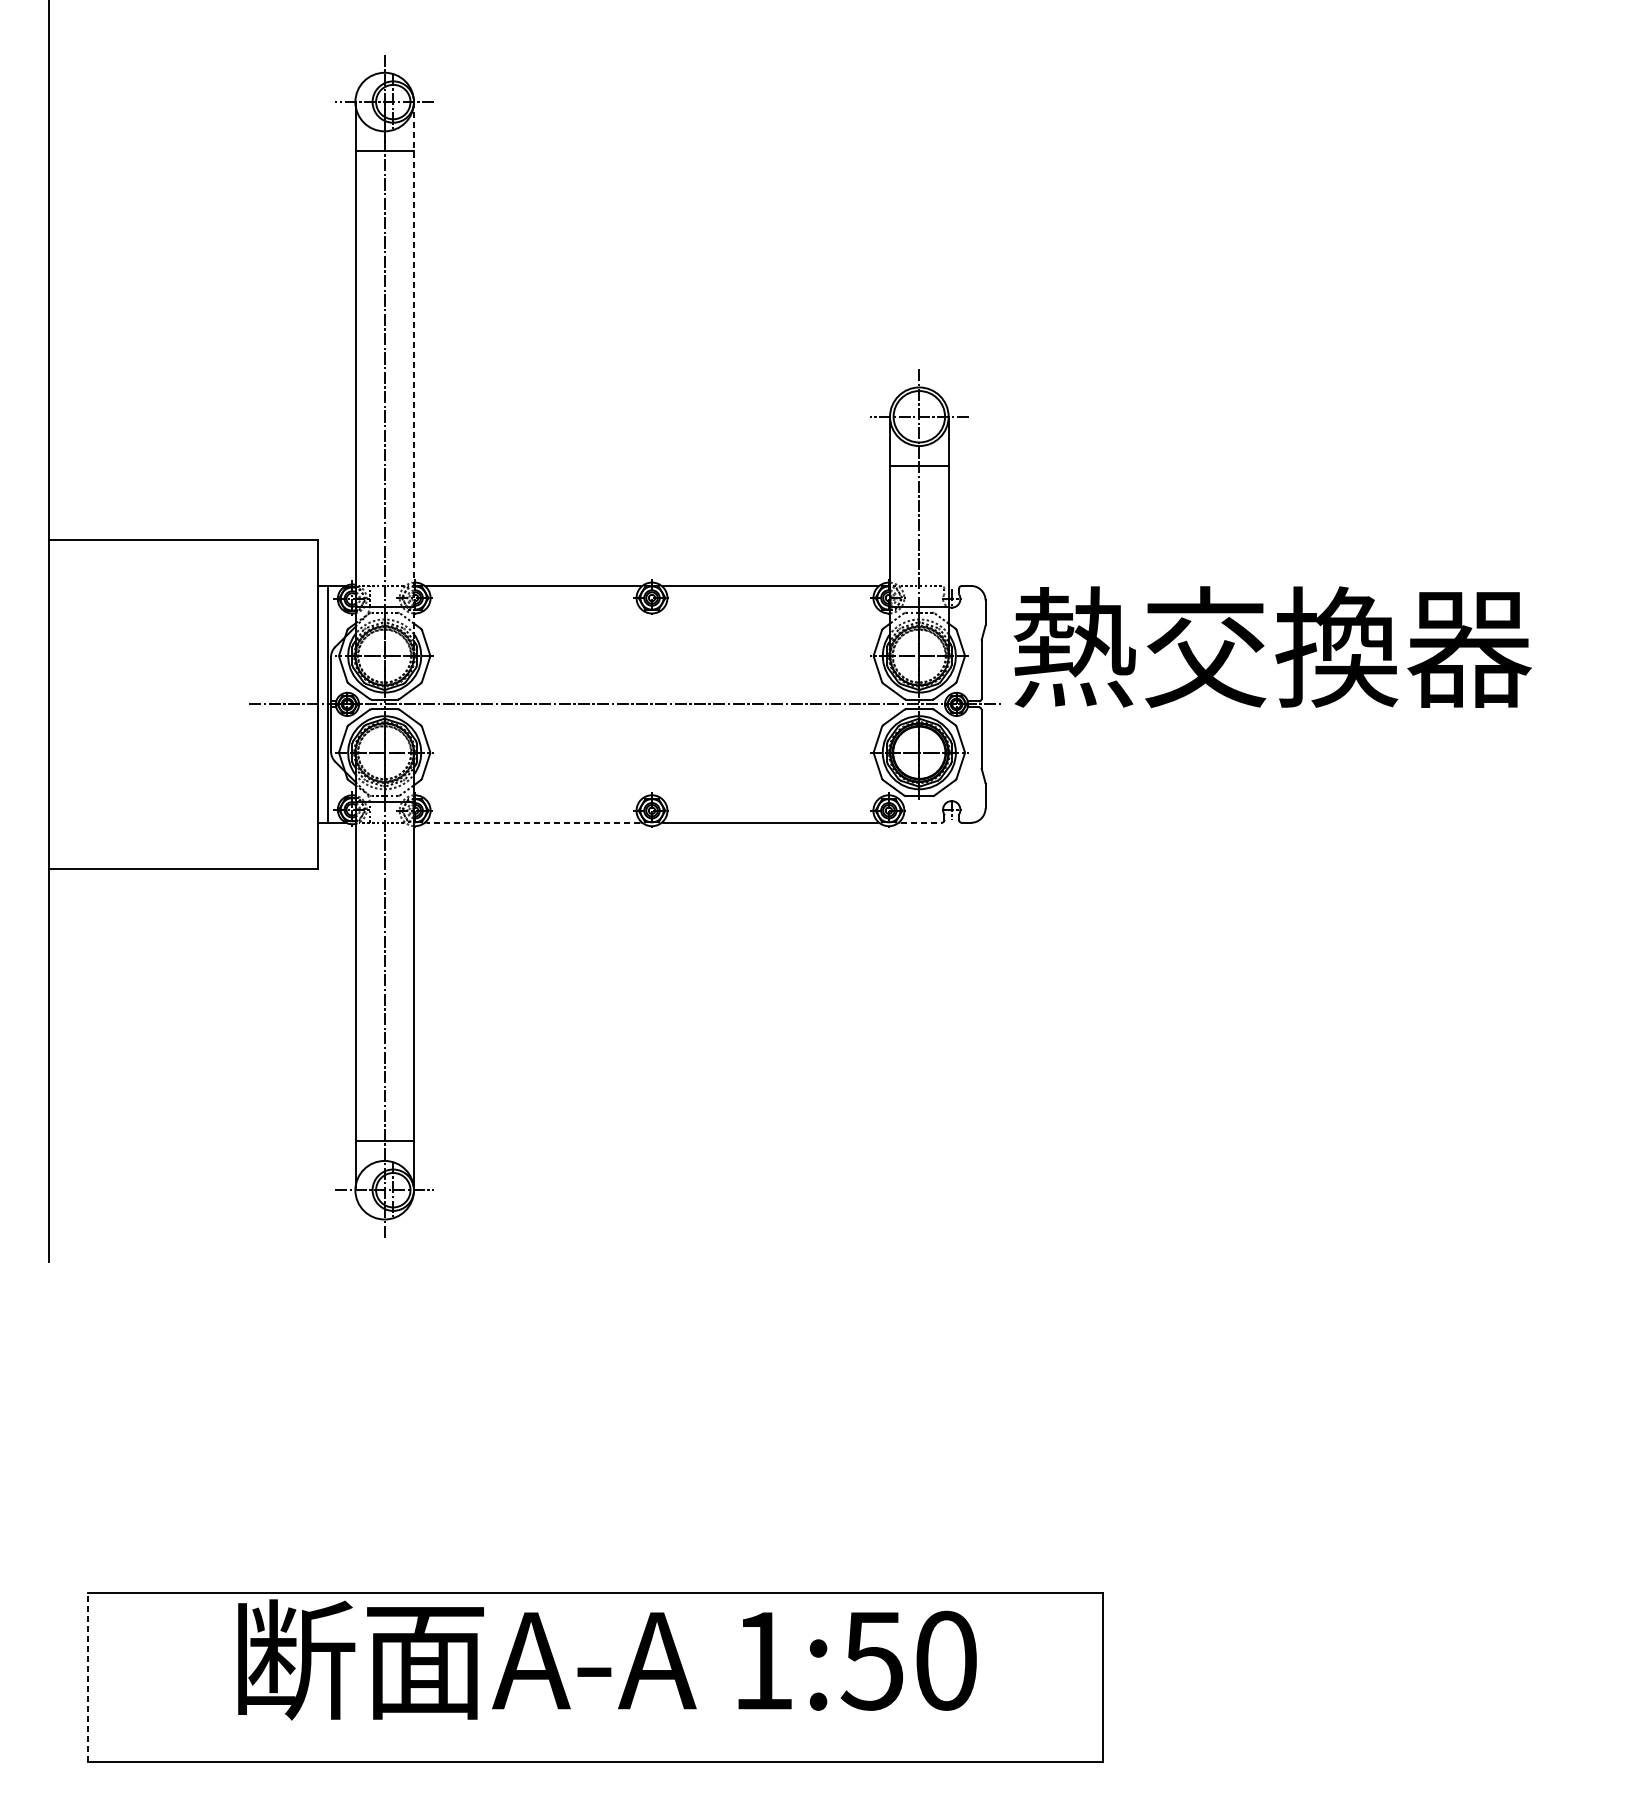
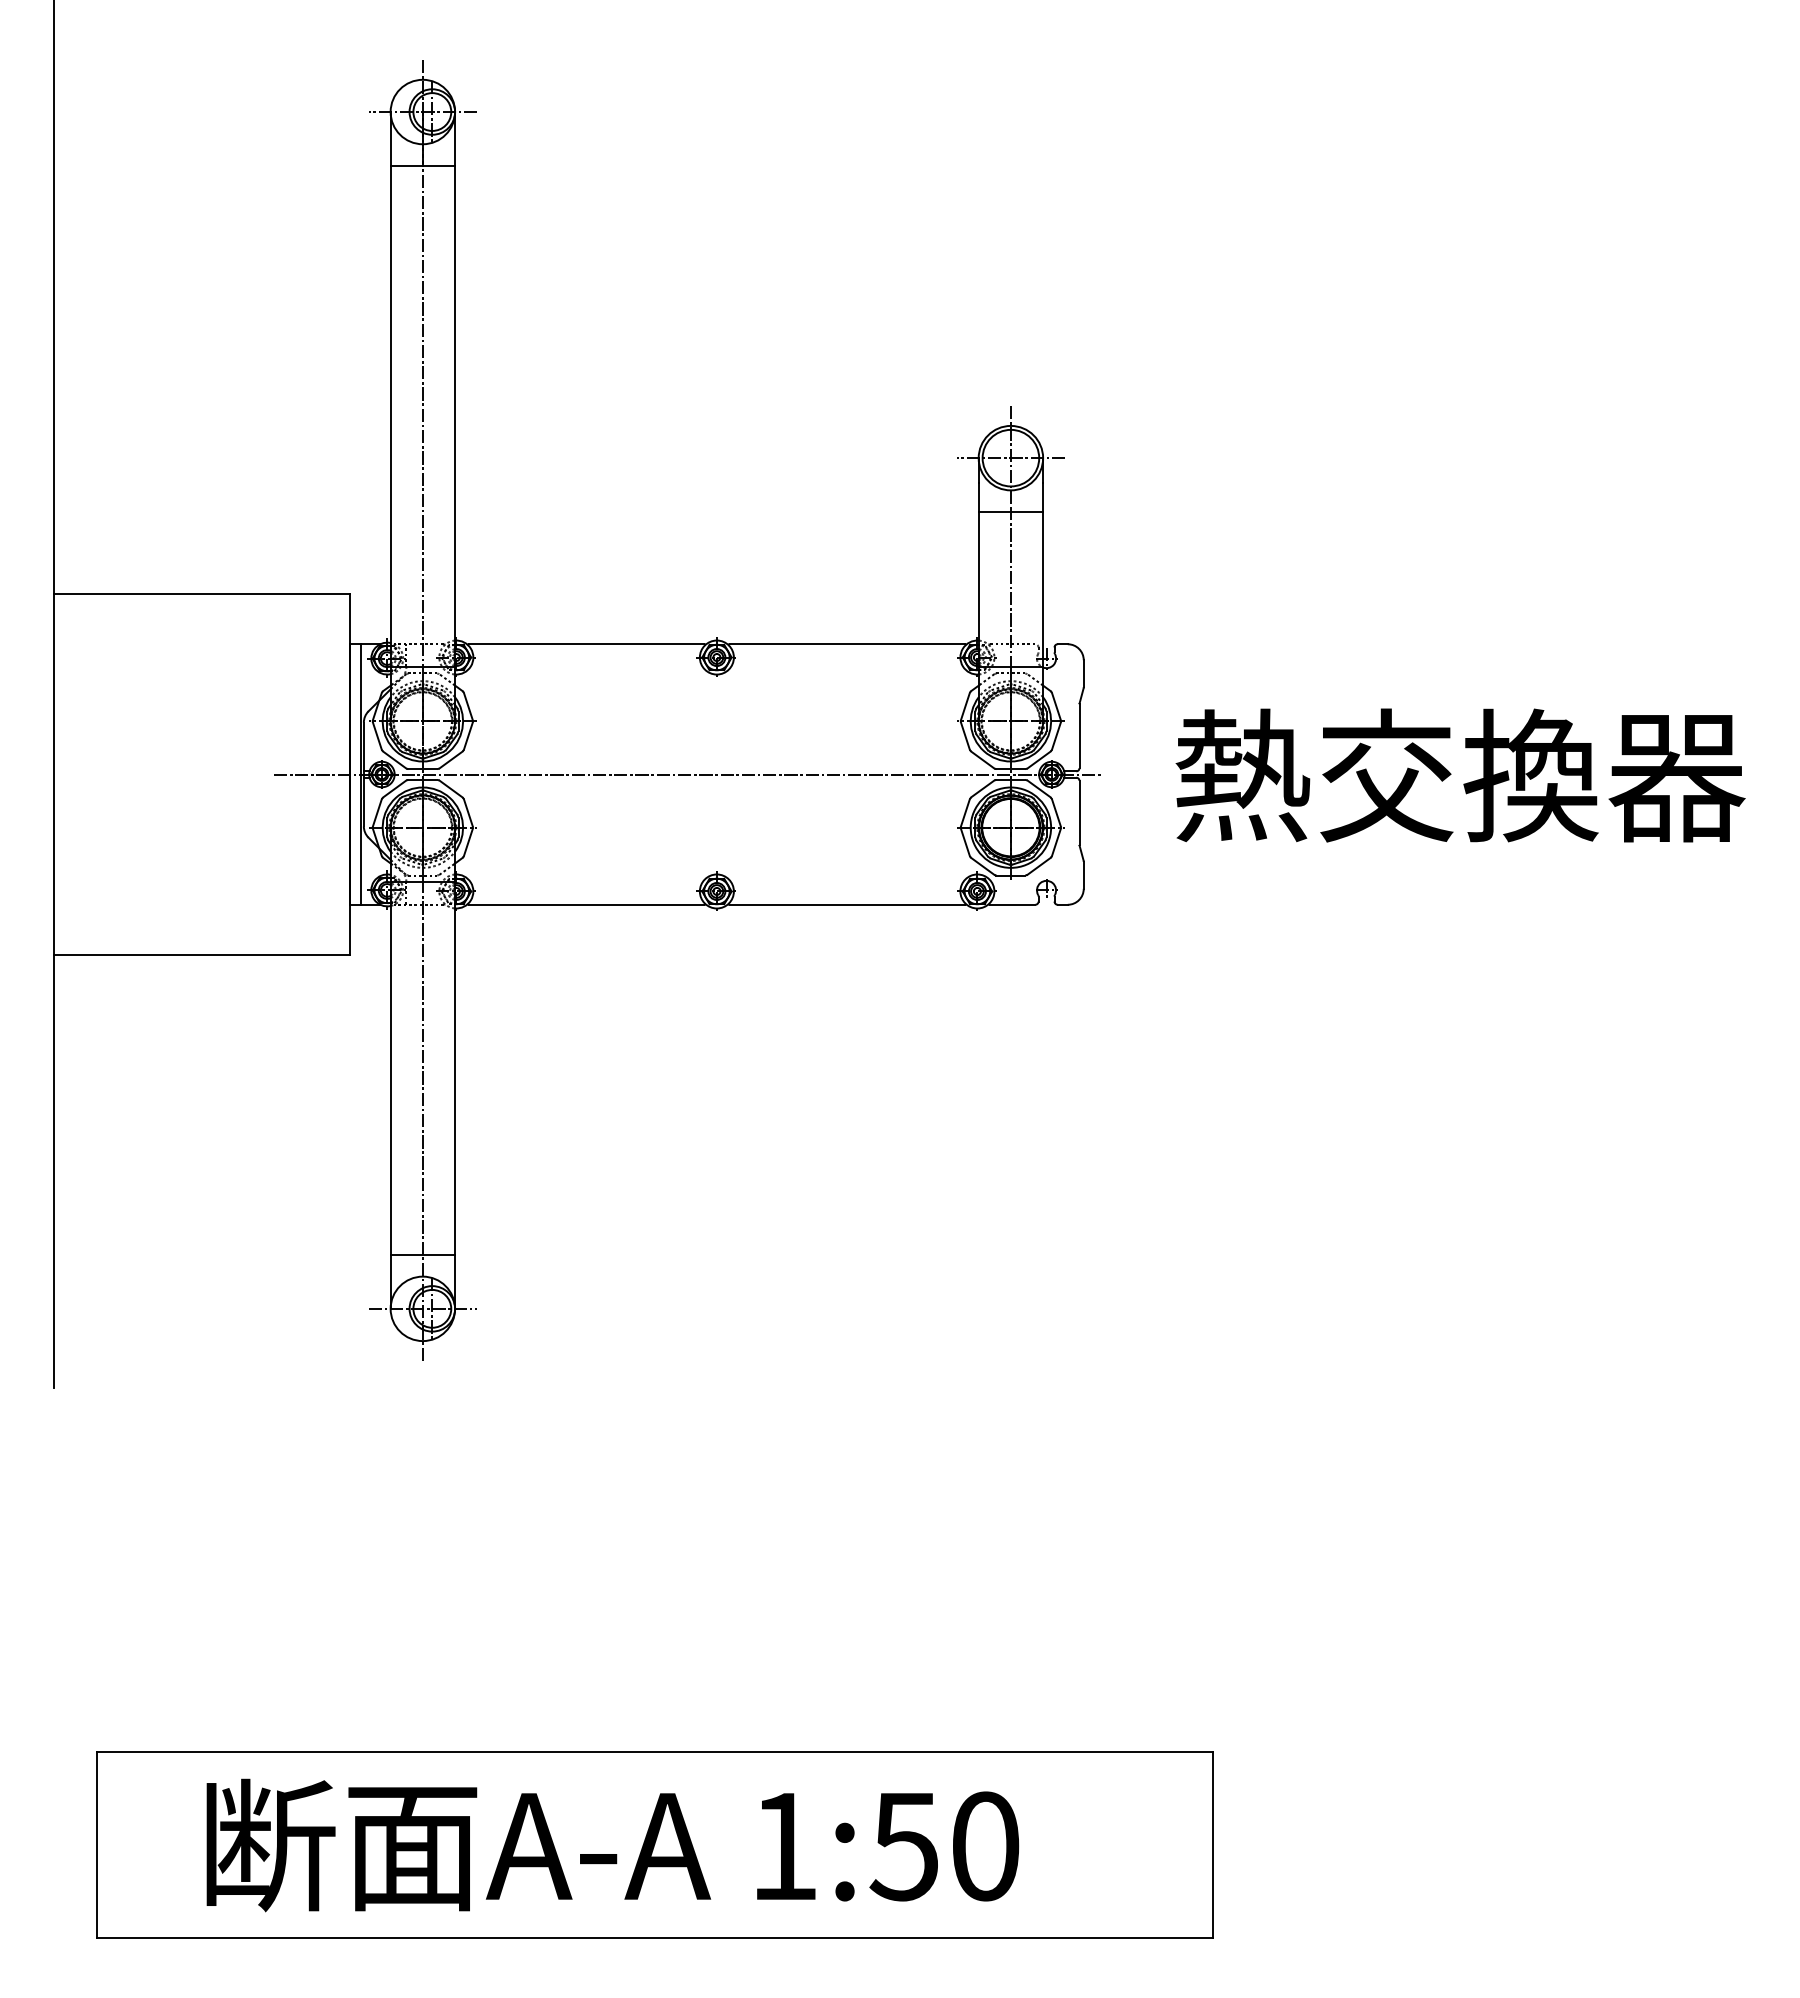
line: (414, 378) -> (455, 416), dashed -> solid
text: (1272, 647) -> (1460, 775), moved
line: (533, 822) -> (586, 904), dashed -> solid
line: (920, 822) -> (1012, 904), dashed -> solid
text: (607, 1659) -> (612, 1845), moved
line: (87, 1677) -> (96, 1844), dashed -> solid

